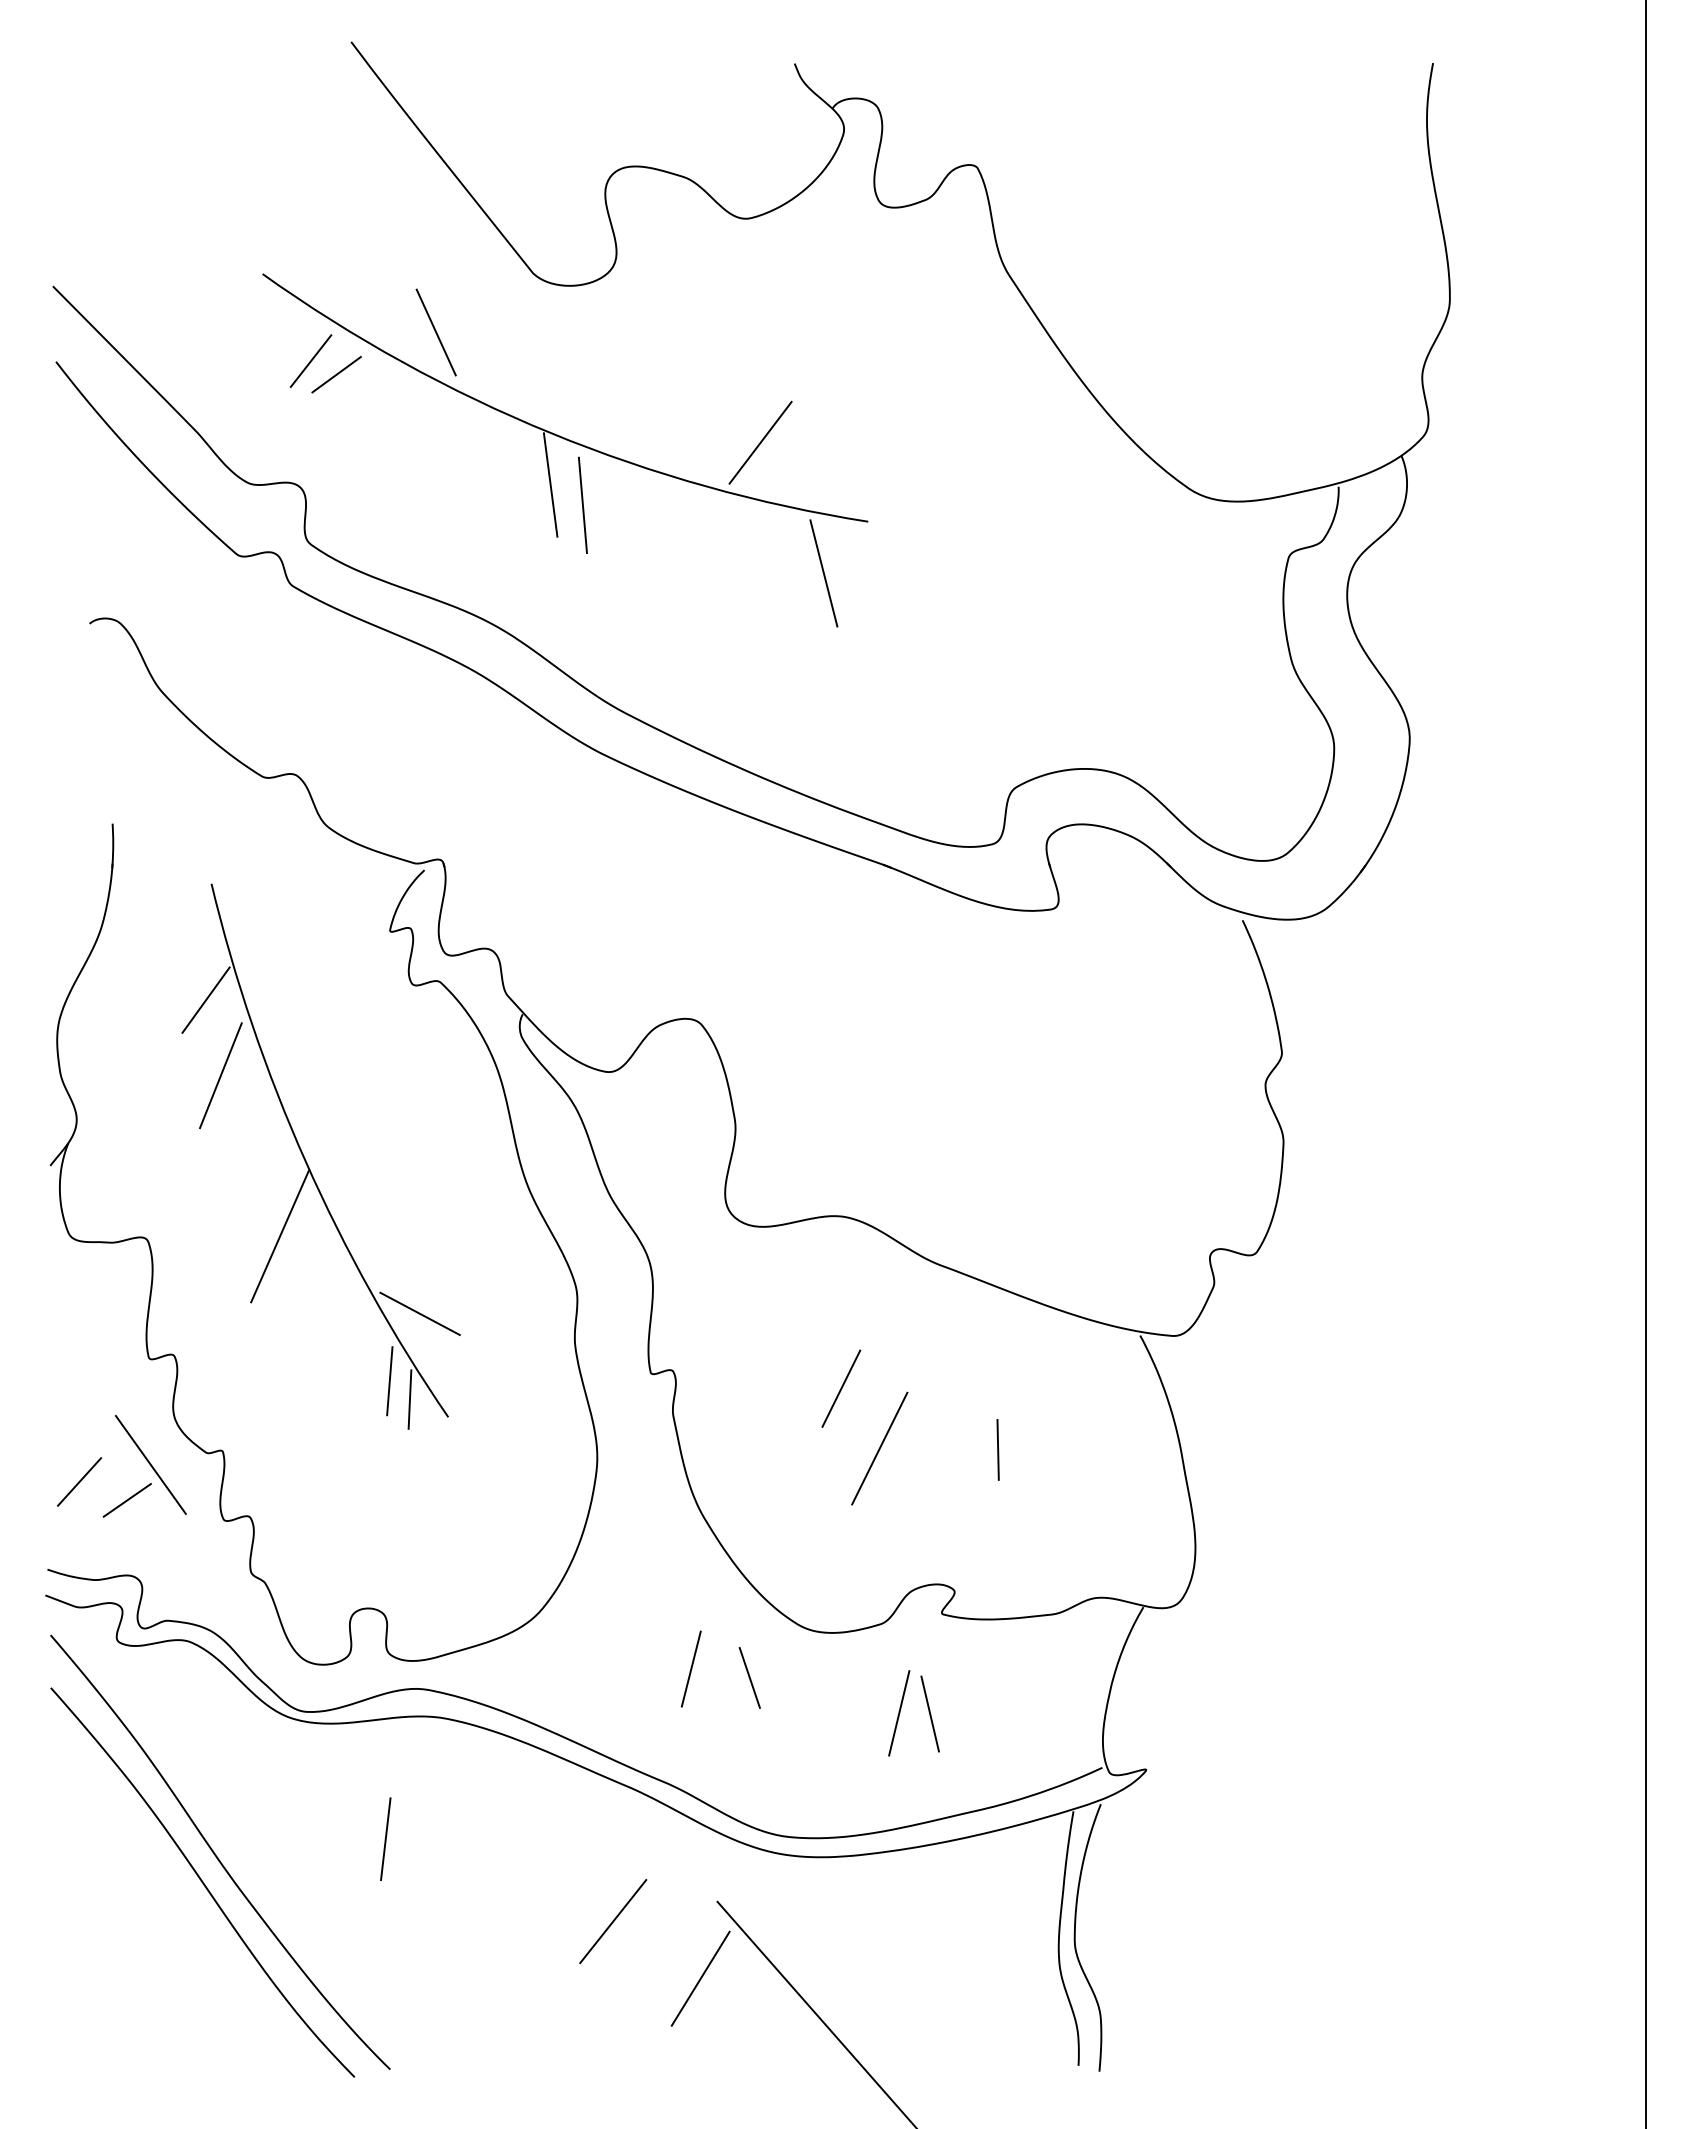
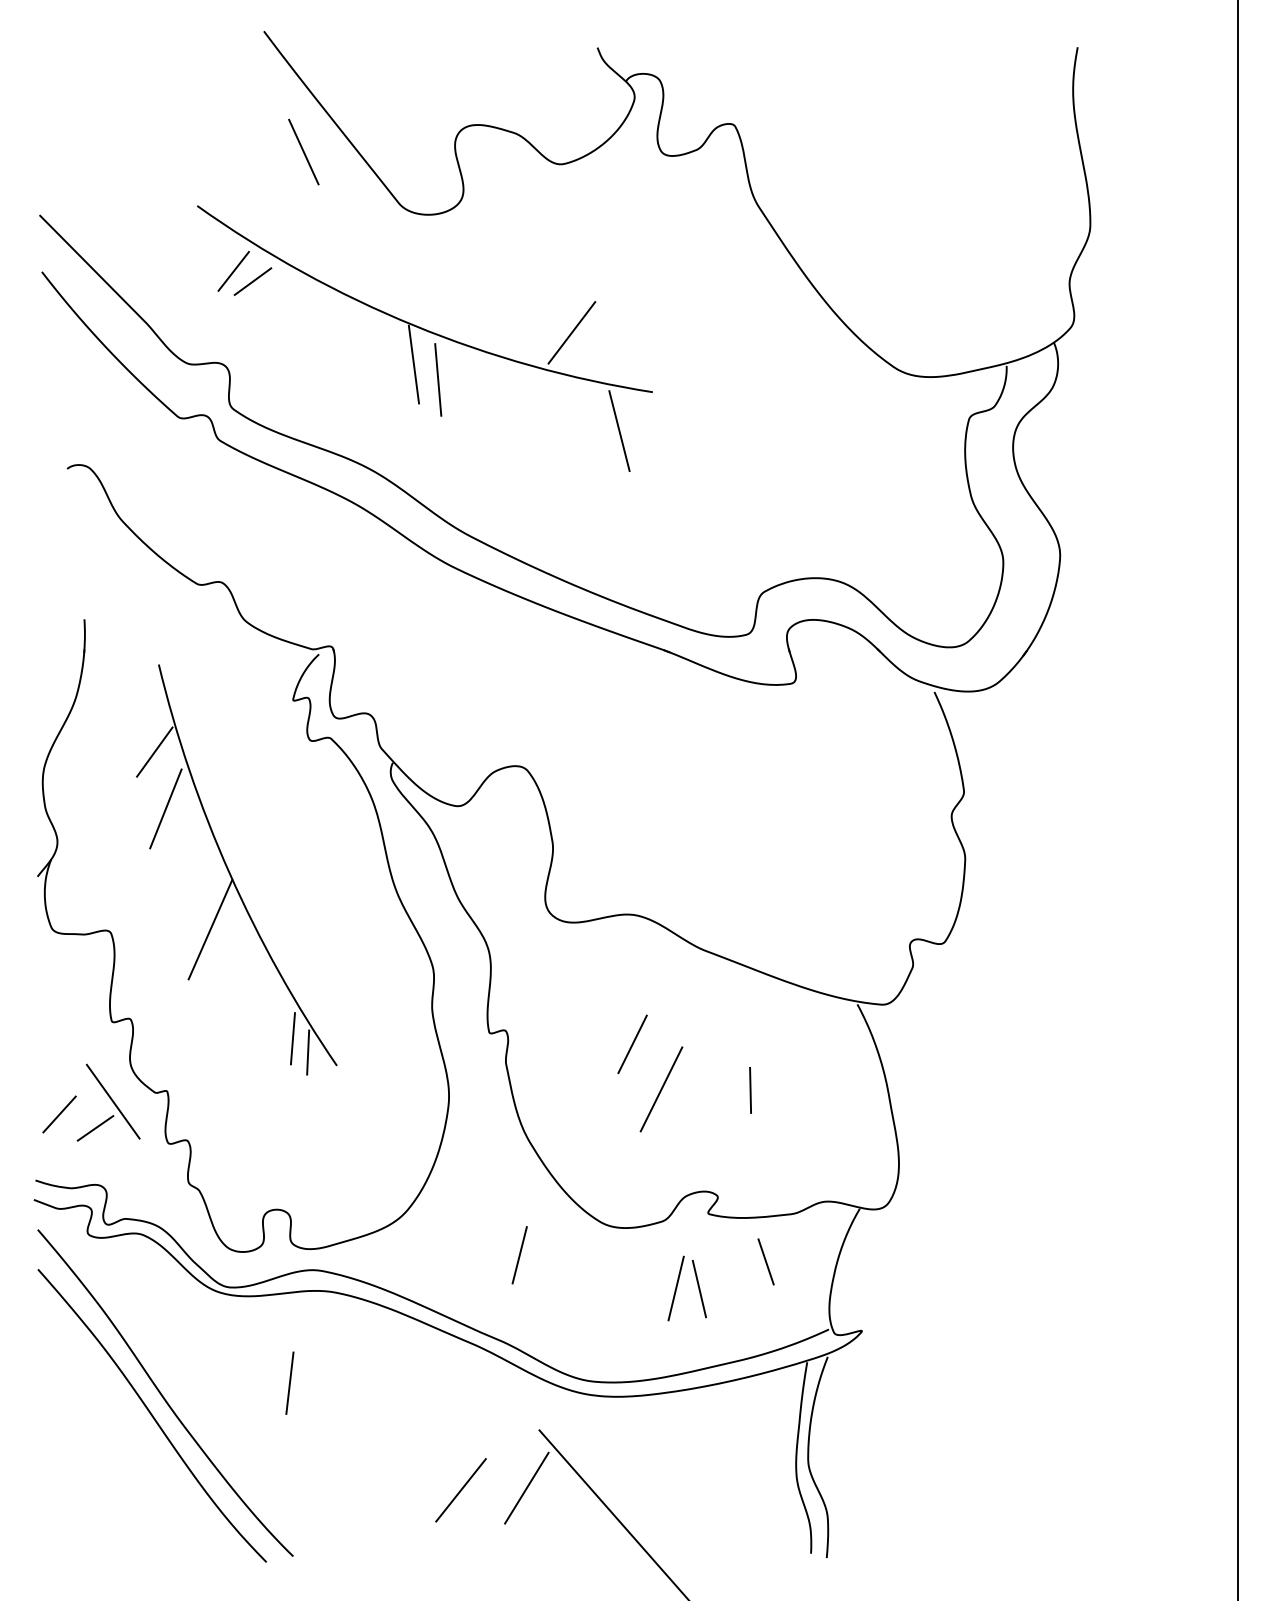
line: (435, 332) -> (303, 152), moved
line: (419, 1313) -> (315, 987), removed
line: (749, 1677) -> (765, 1261), moved
line: (613, 1921) -> (461, 1490), moved

